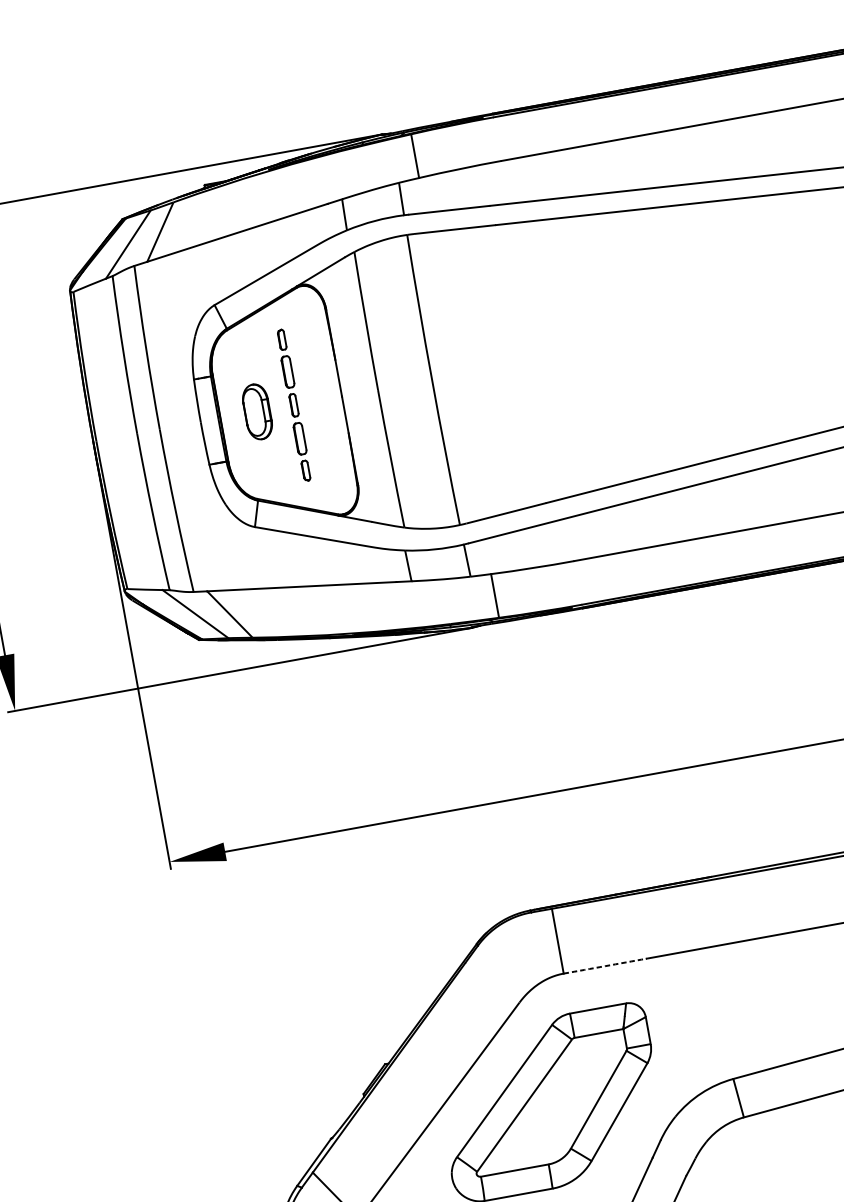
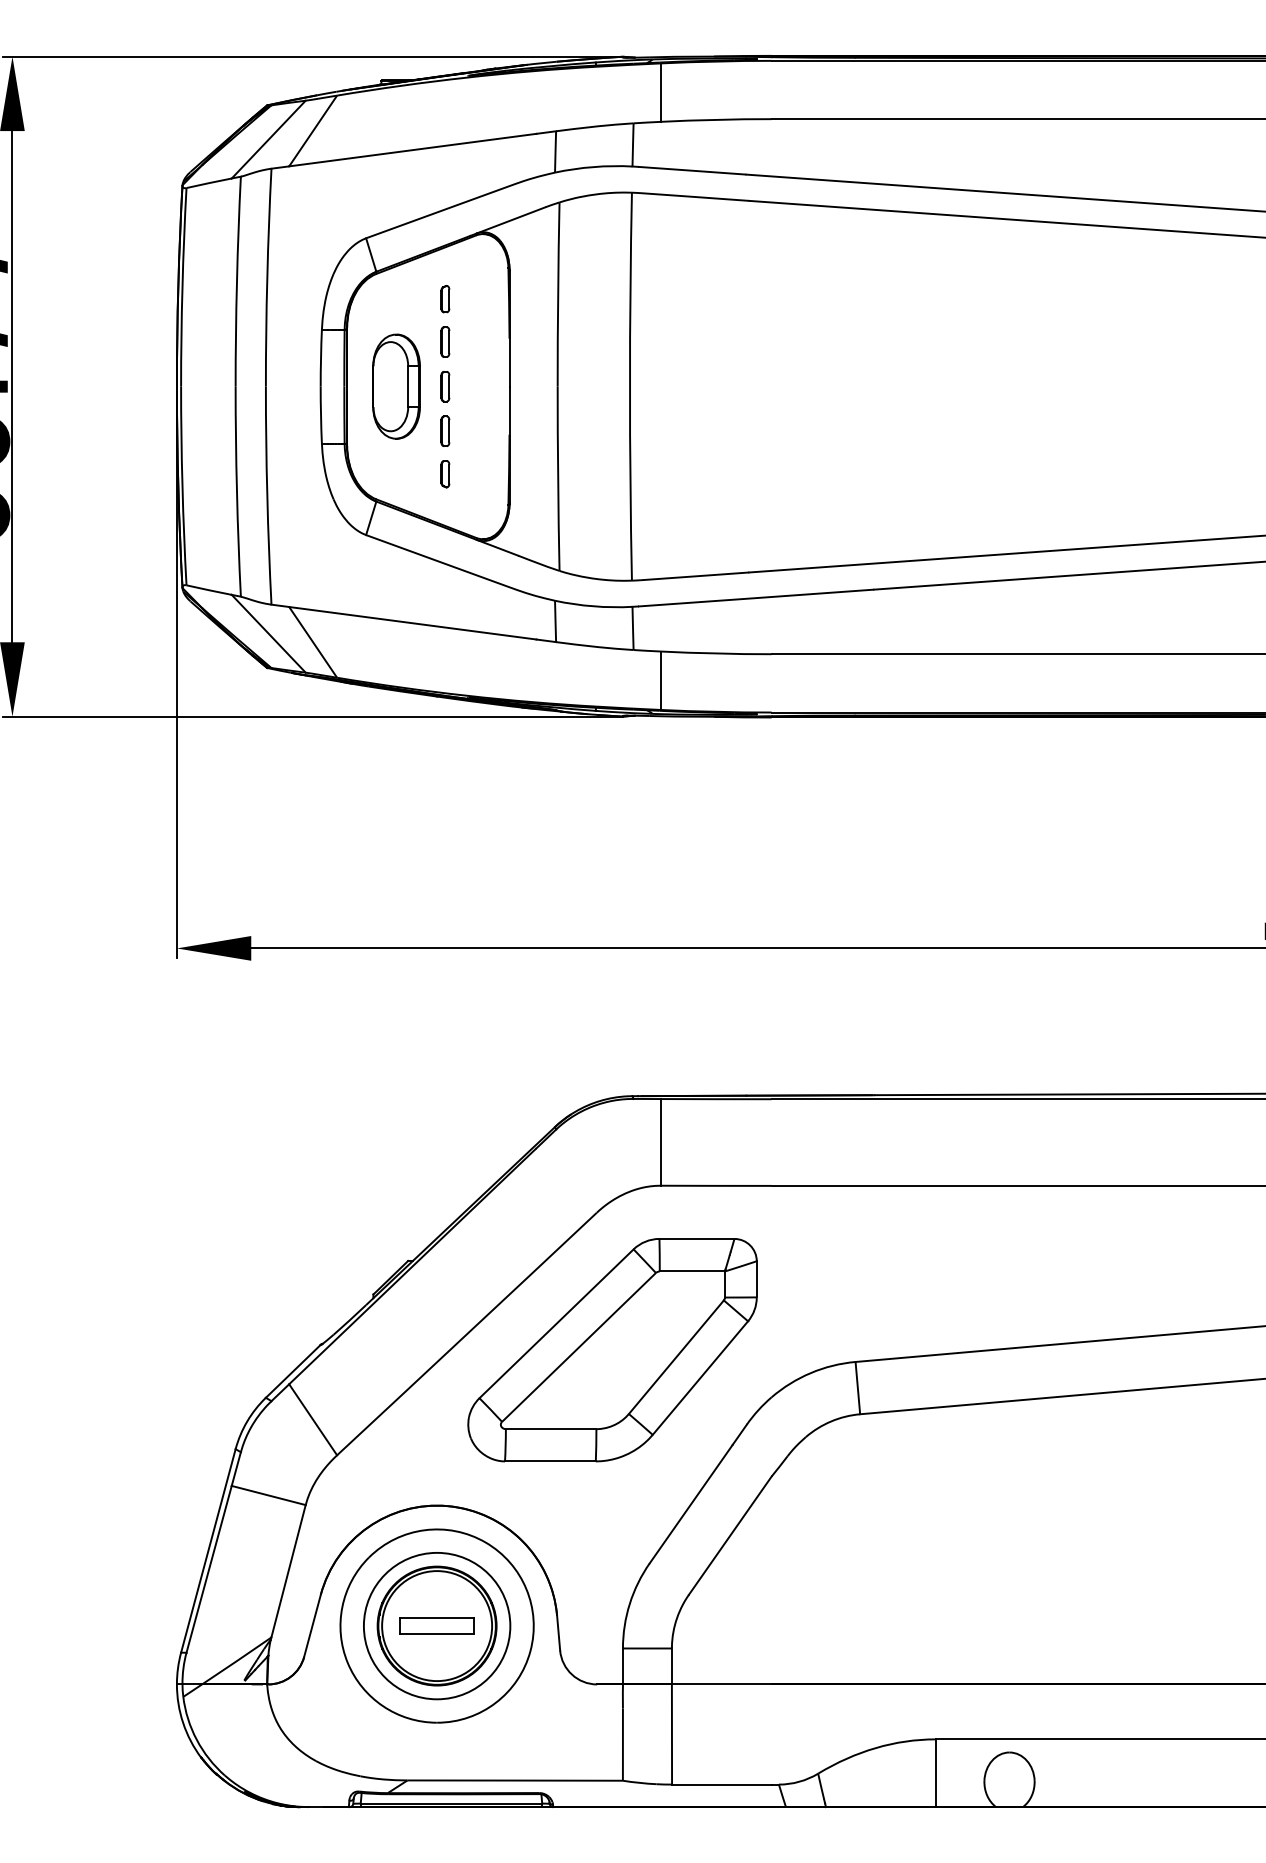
part: (288, 371) -> (445, 341), size x0.71
part: (257, 411) -> (396, 386), size x1.43
part: (300, 438) -> (445, 430), size x0.71
arc: (605, 965) -> (716, 1185), dashed -> solid

